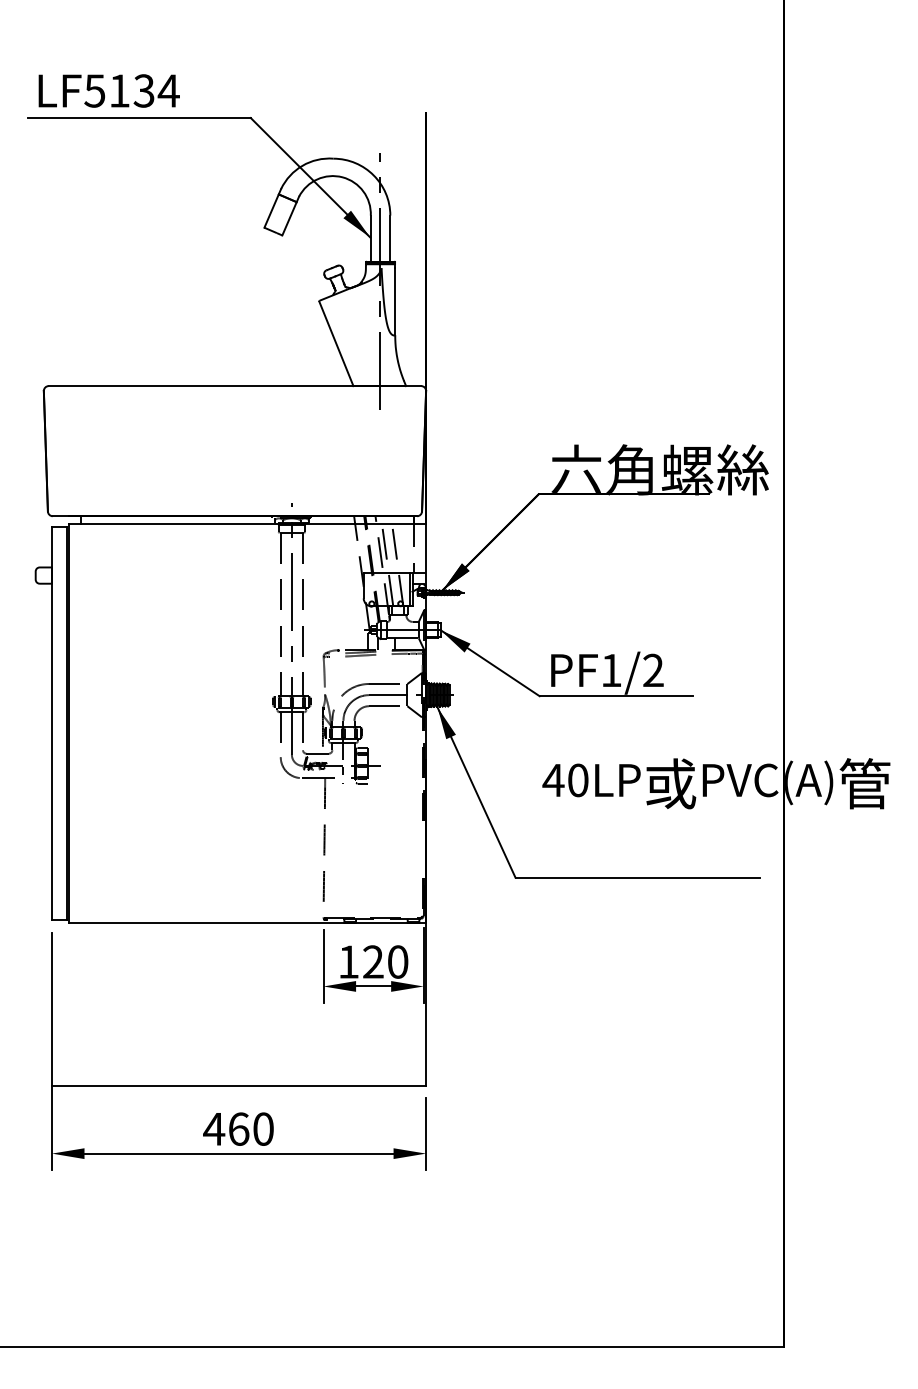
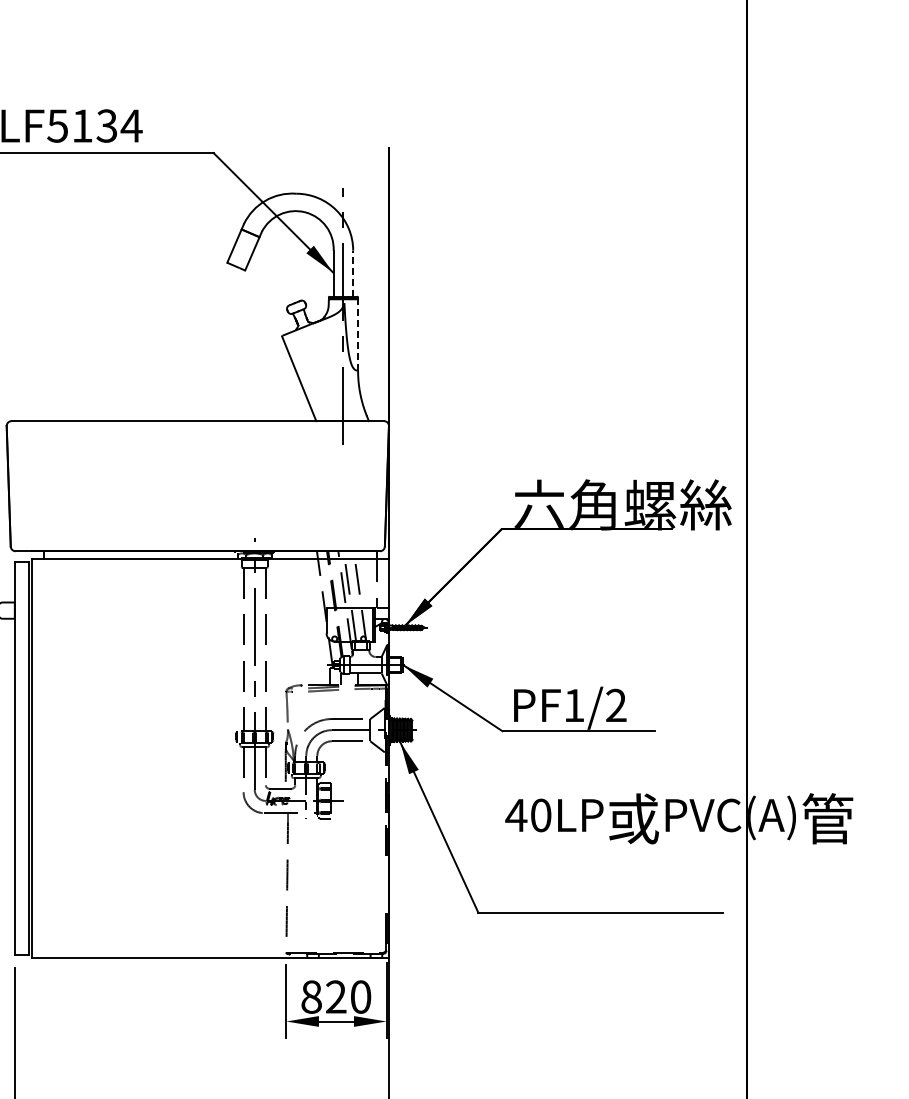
line: (390, 238) -> (353, 273), solid -> dashed
line: (395, 301) -> (358, 336), solid -> dashed
text: (348, 961) -> (311, 996), 120 -> 820

